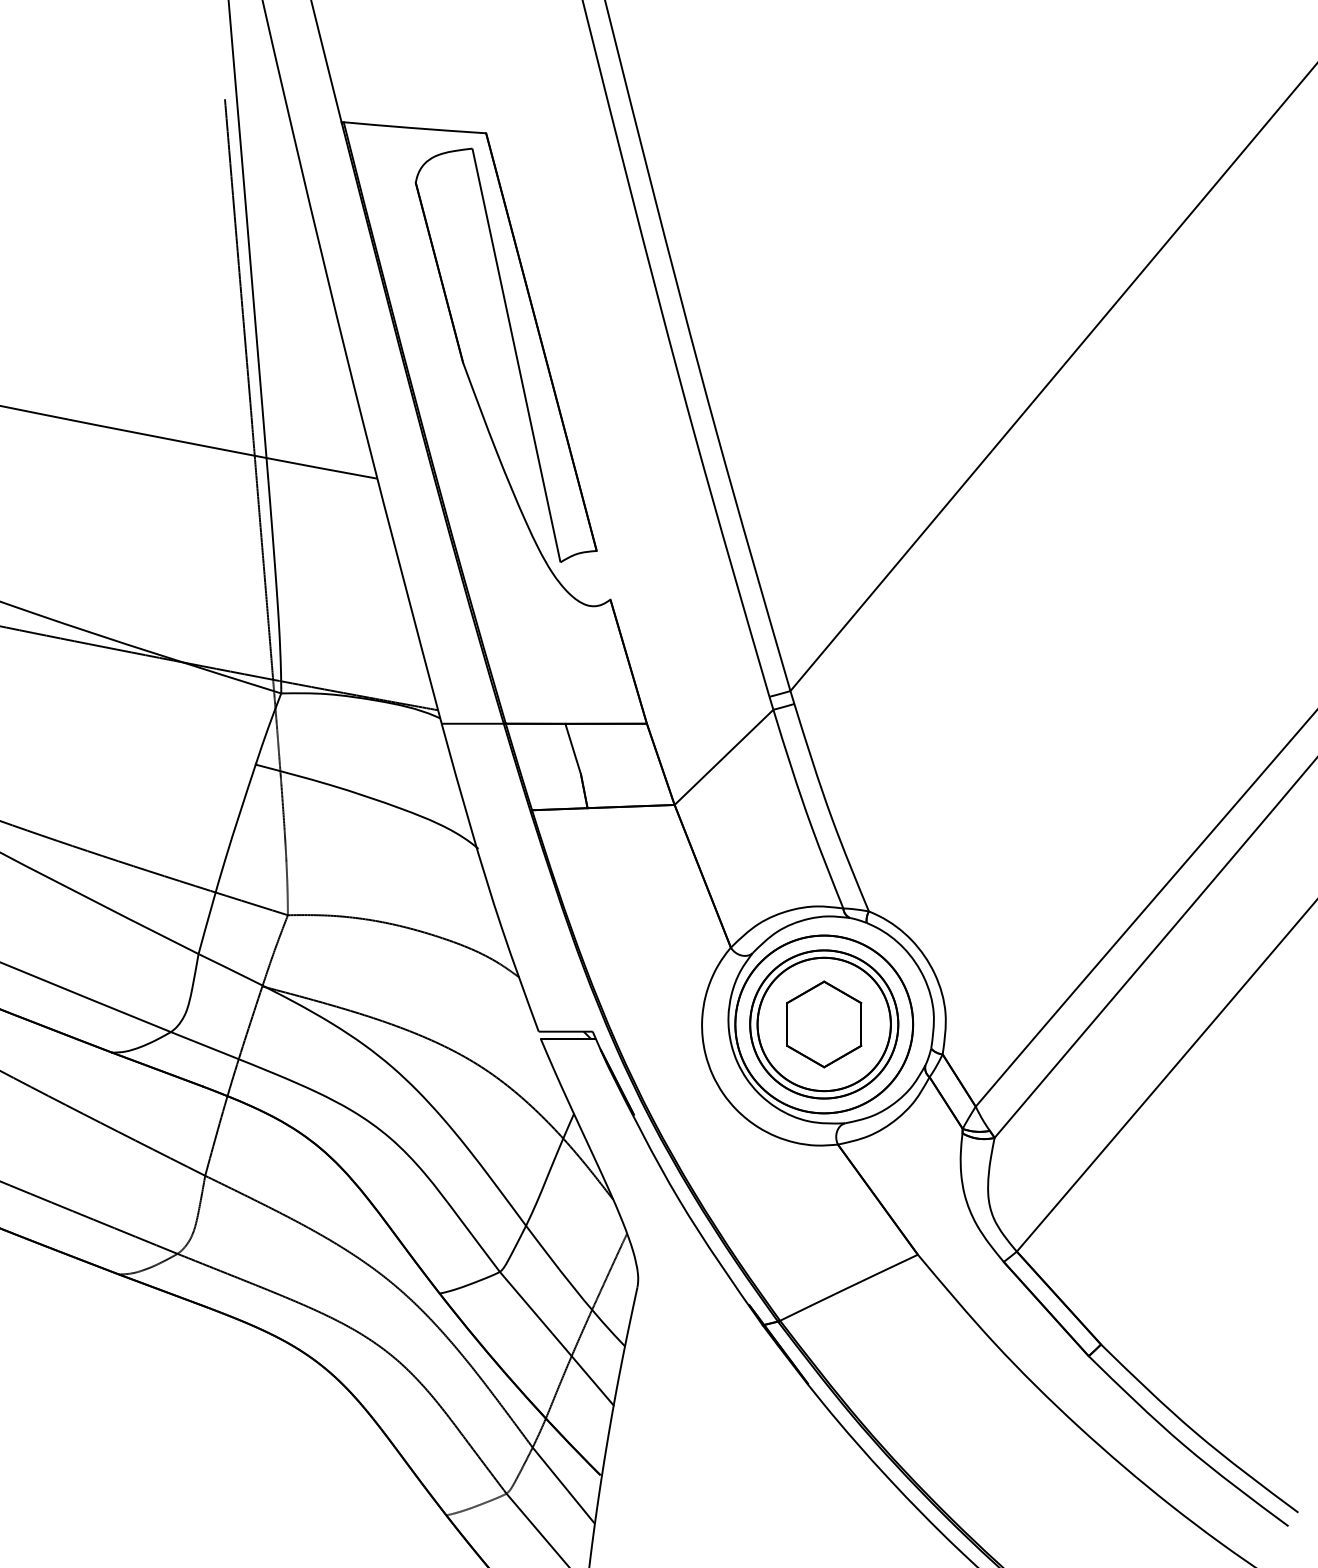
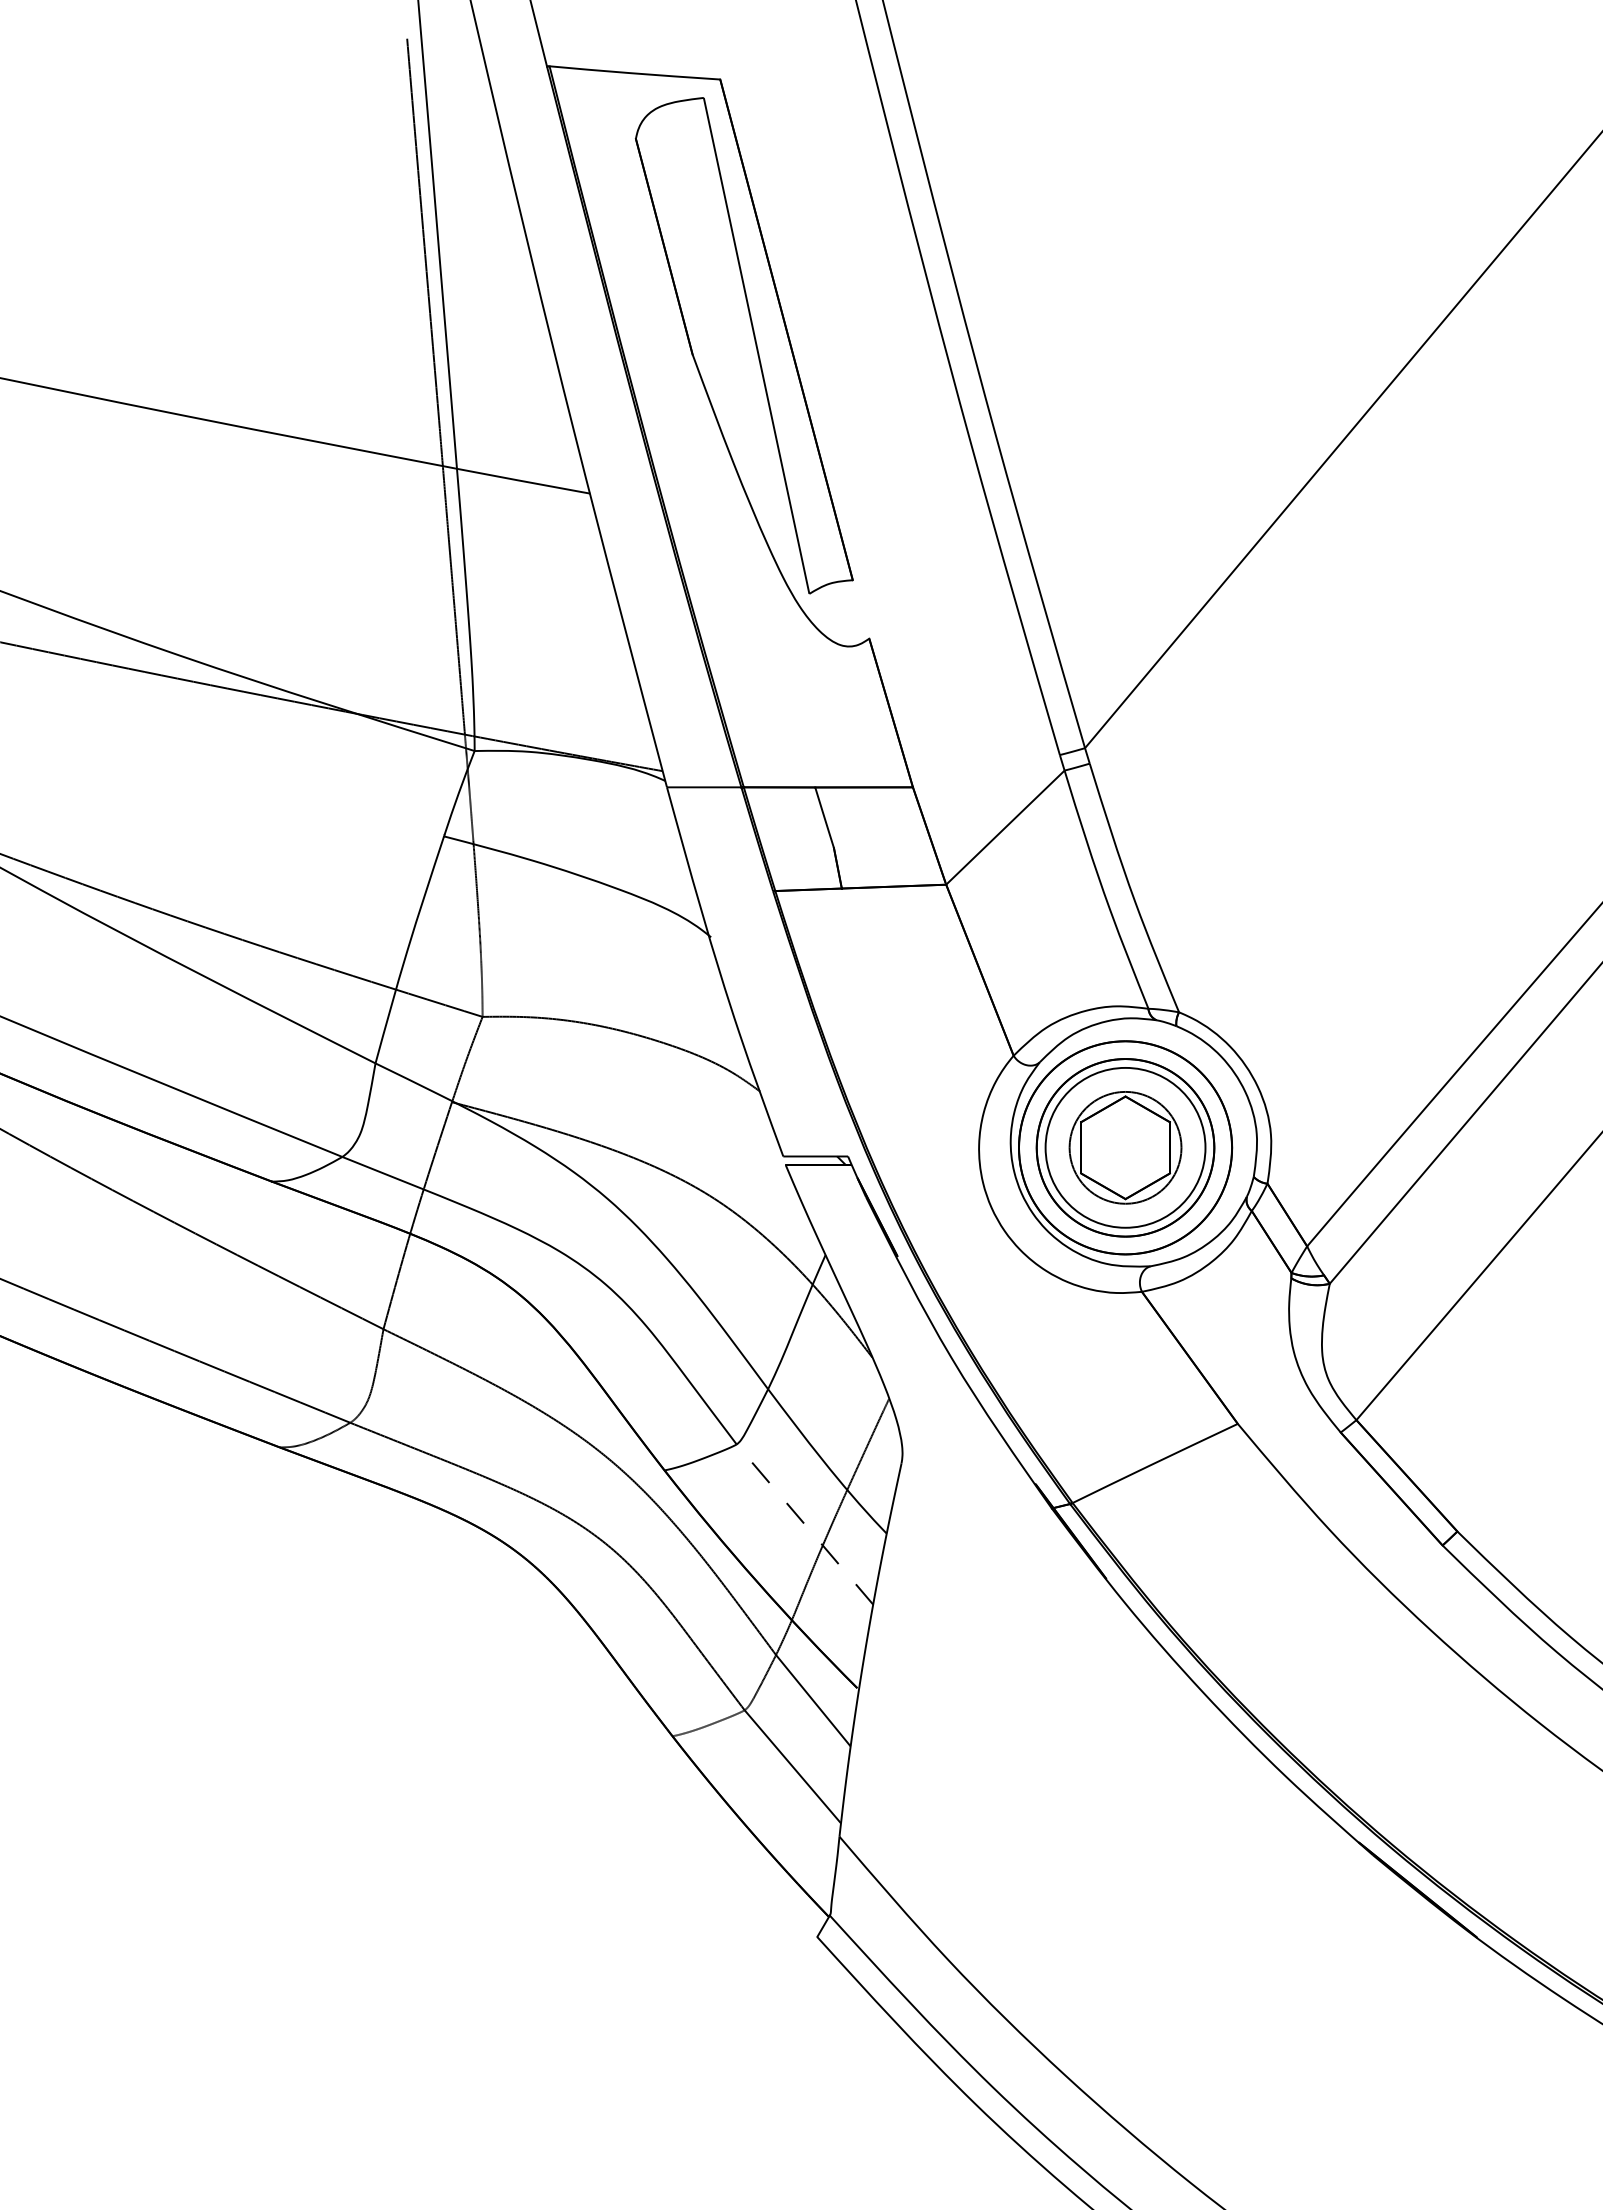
circle: (824, 1024) -> (1125, 1147), size x0.7
line: (556, 1338) -> (804, 1524), solid -> dashed

